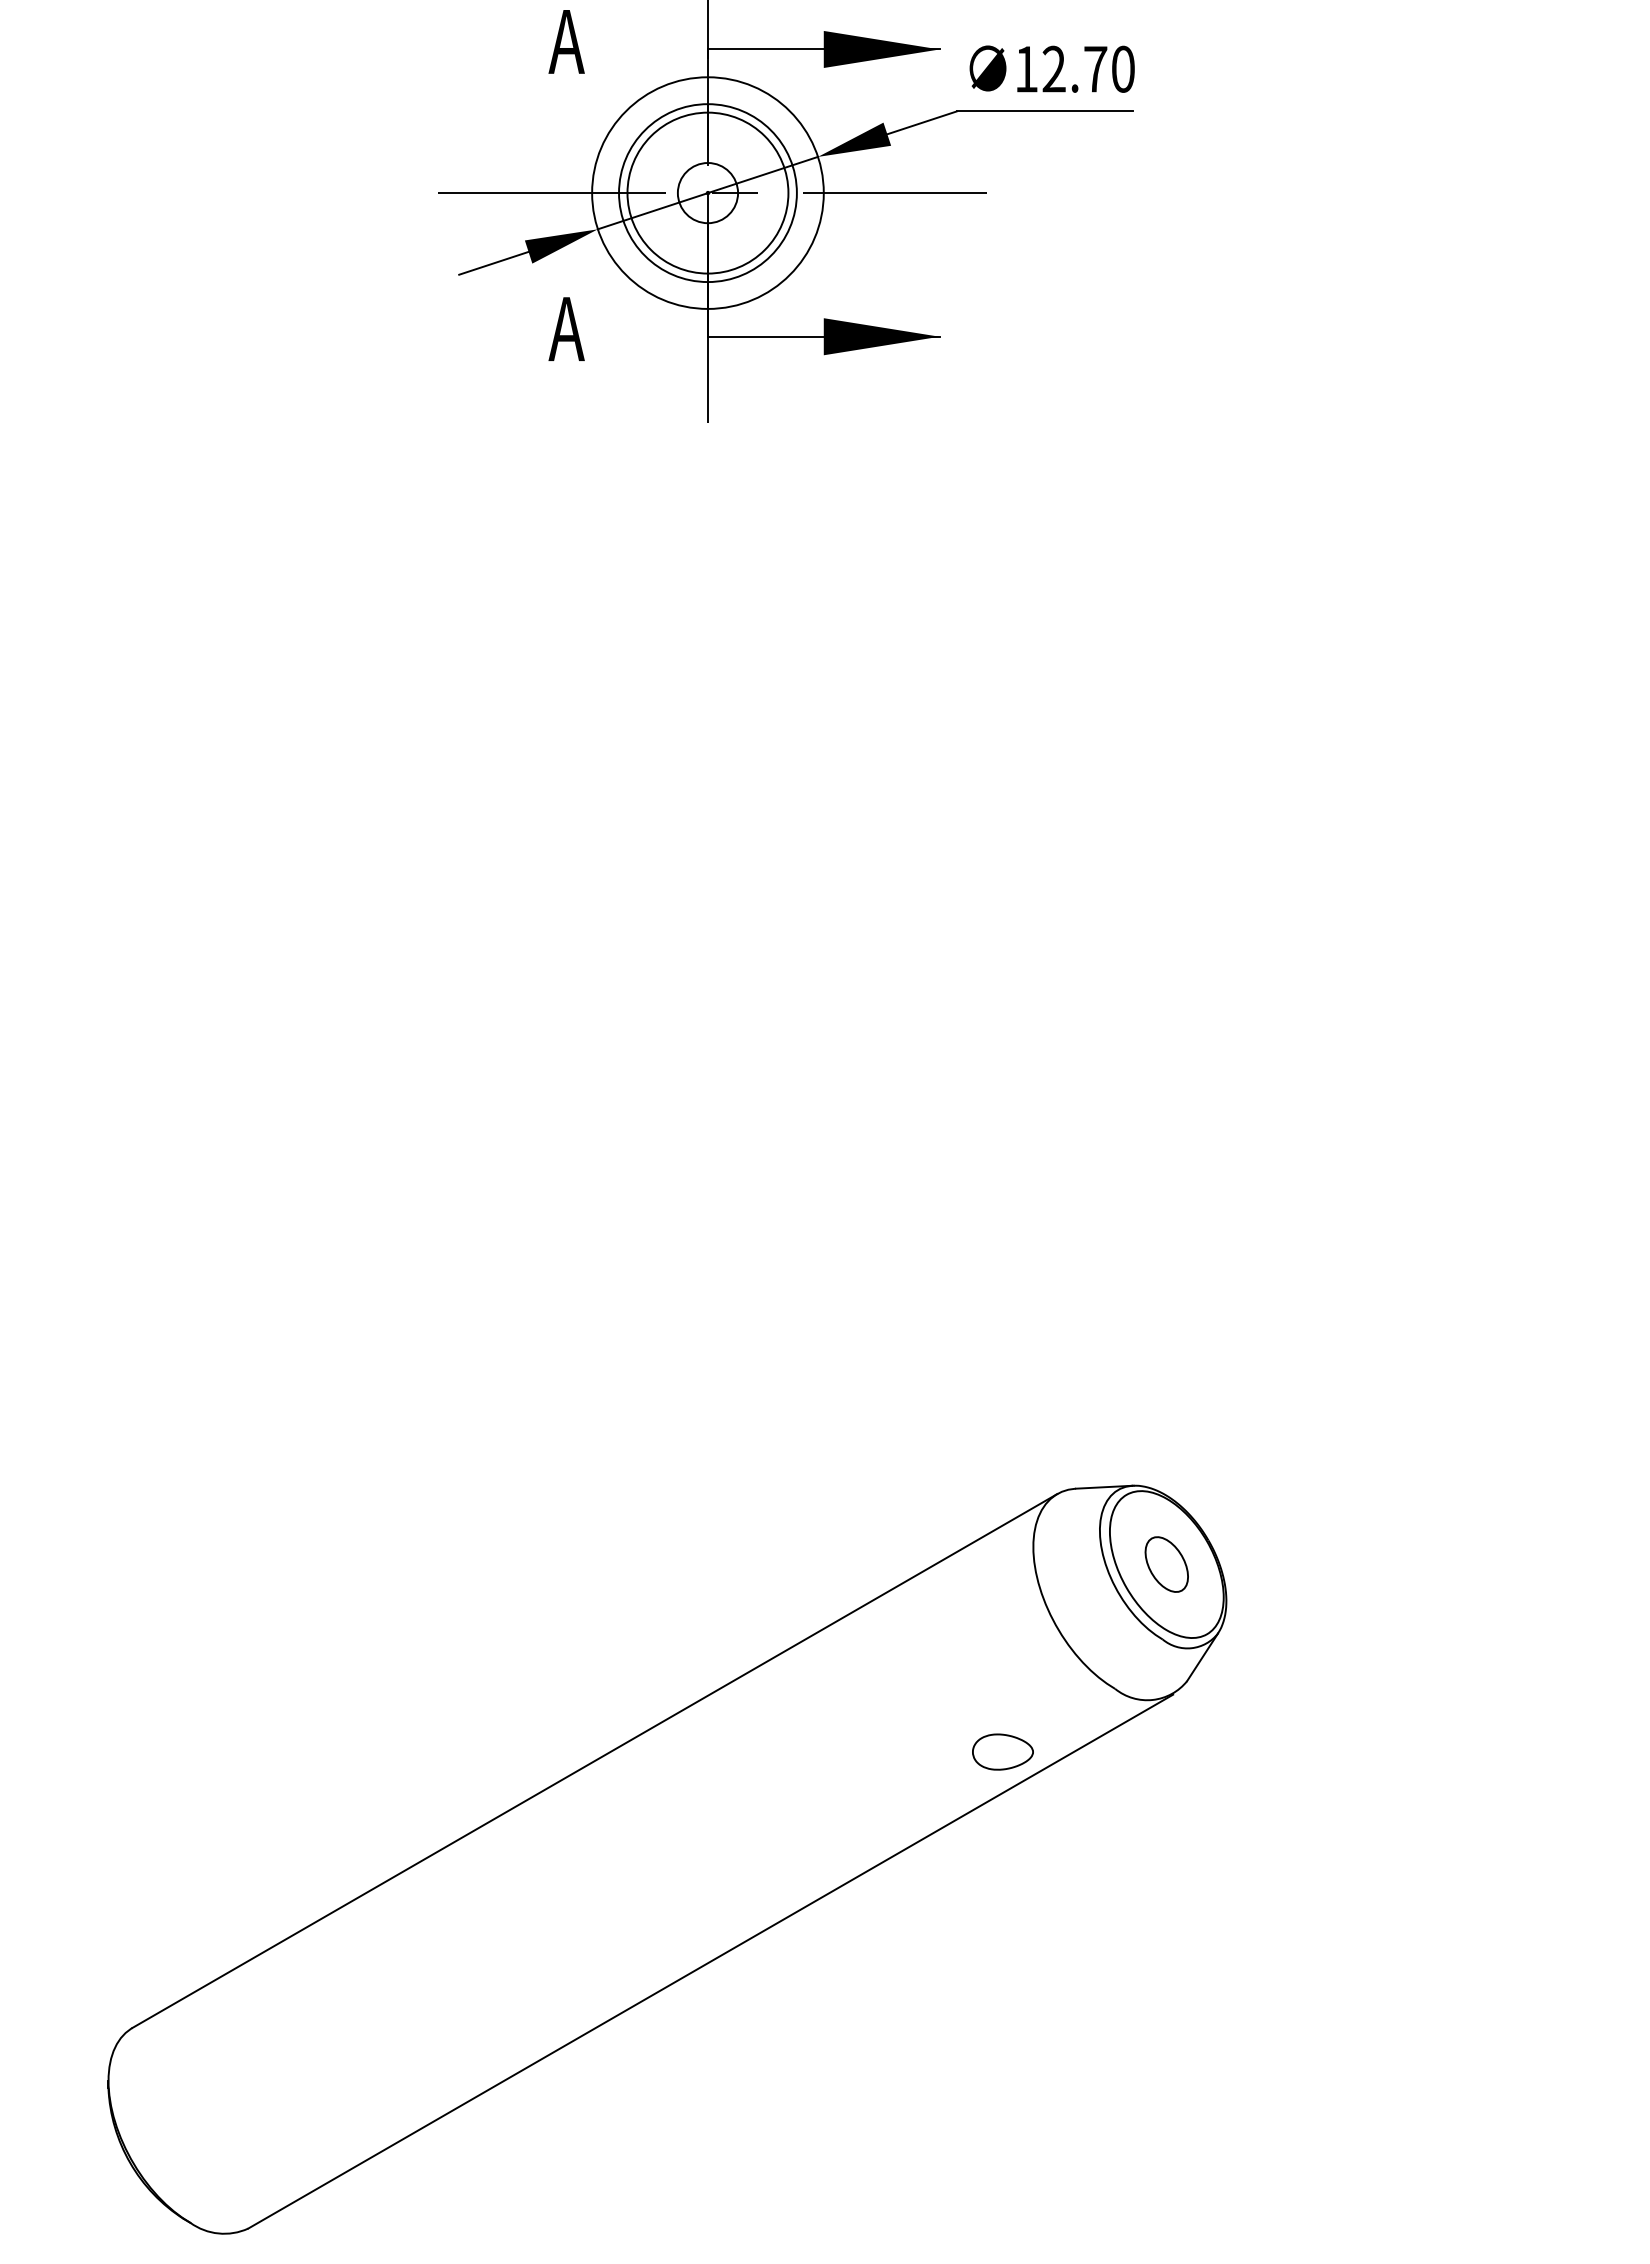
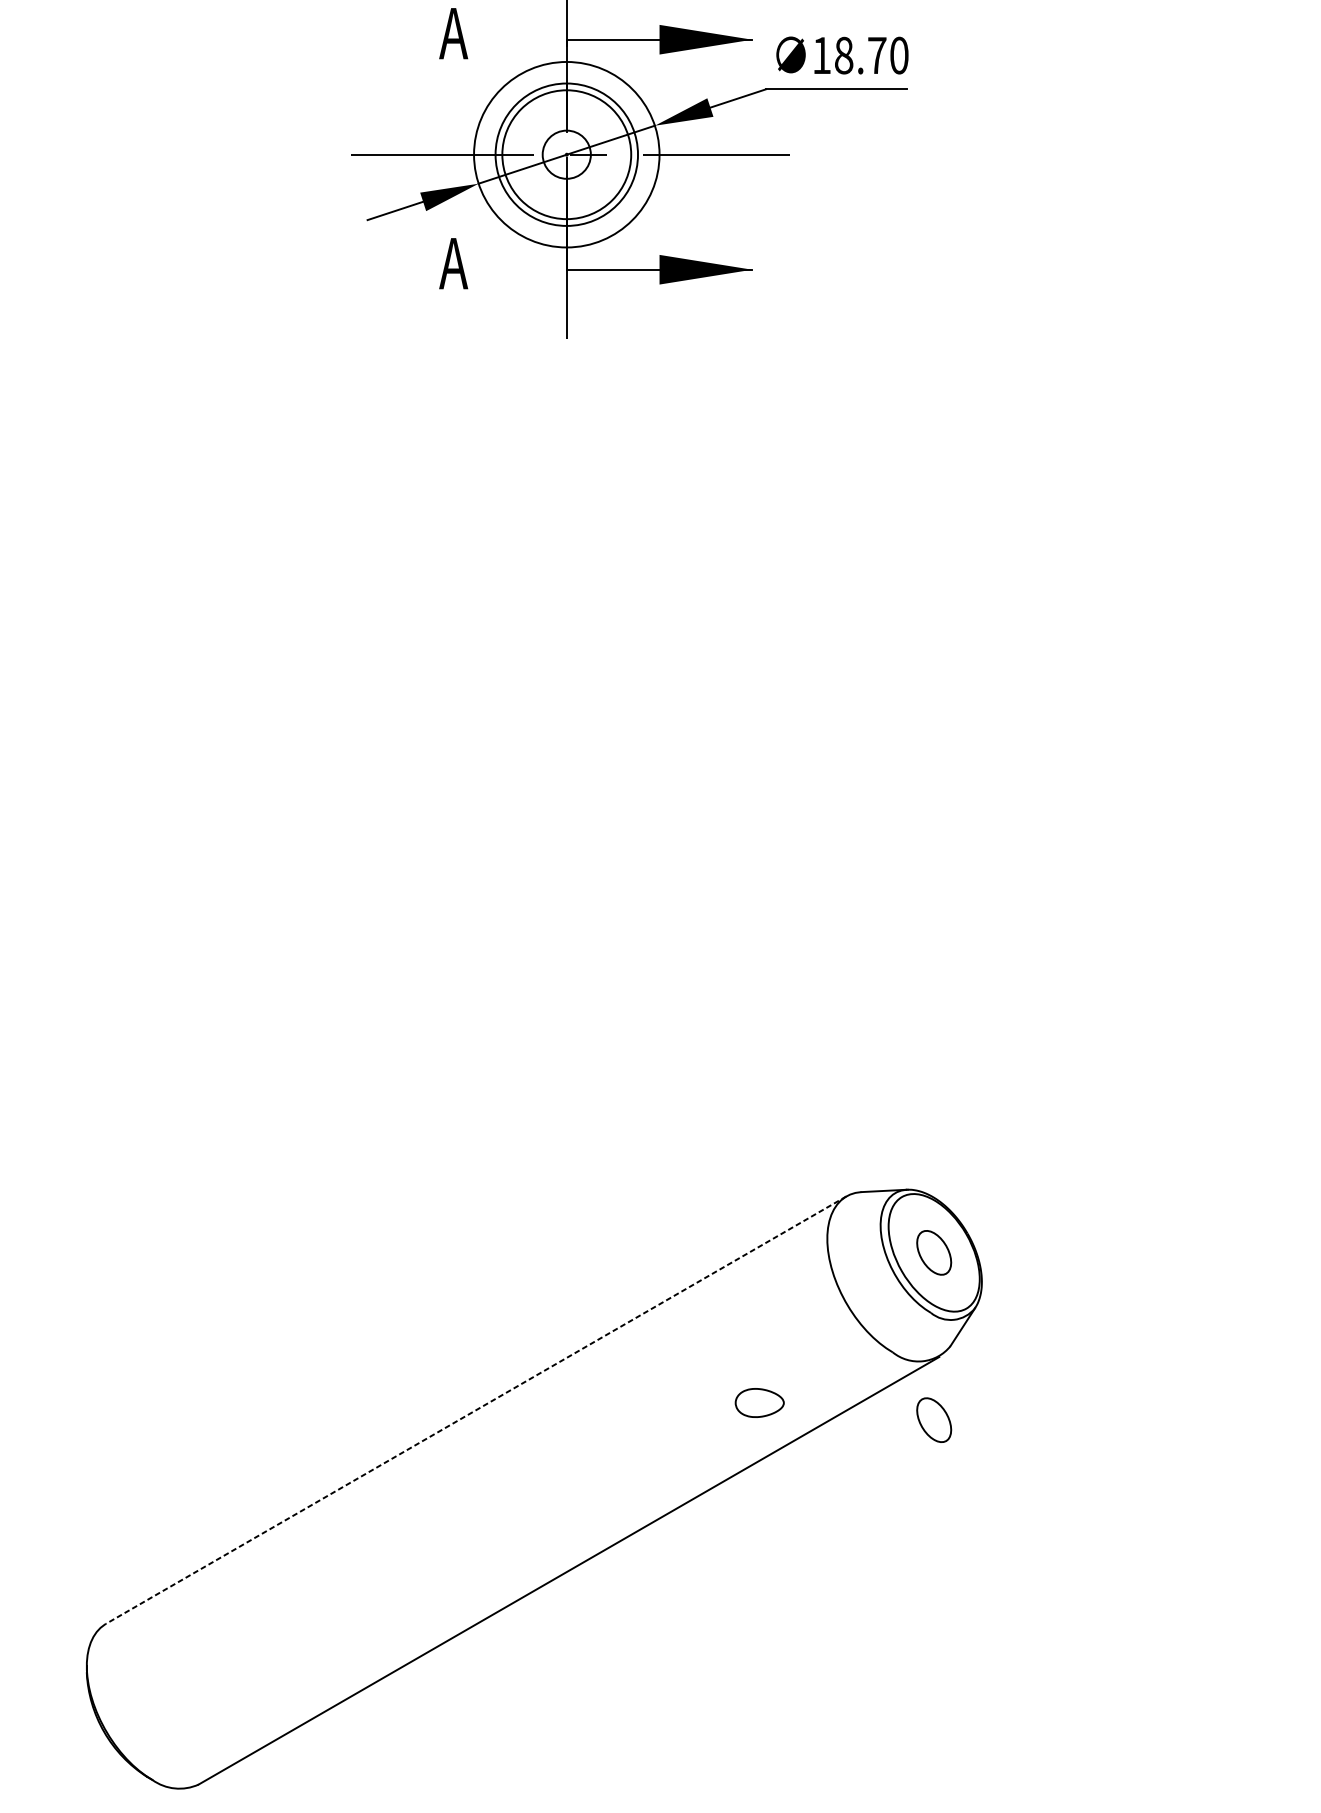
text: (1053, 68) -> (843, 54), 12.70 -> 18.70
part: (1002, 1751) -> (759, 1402), moved
line: (594, 1760) -> (475, 1409), solid -> dashed
part: (1166, 1773) -> (933, 1420), added

